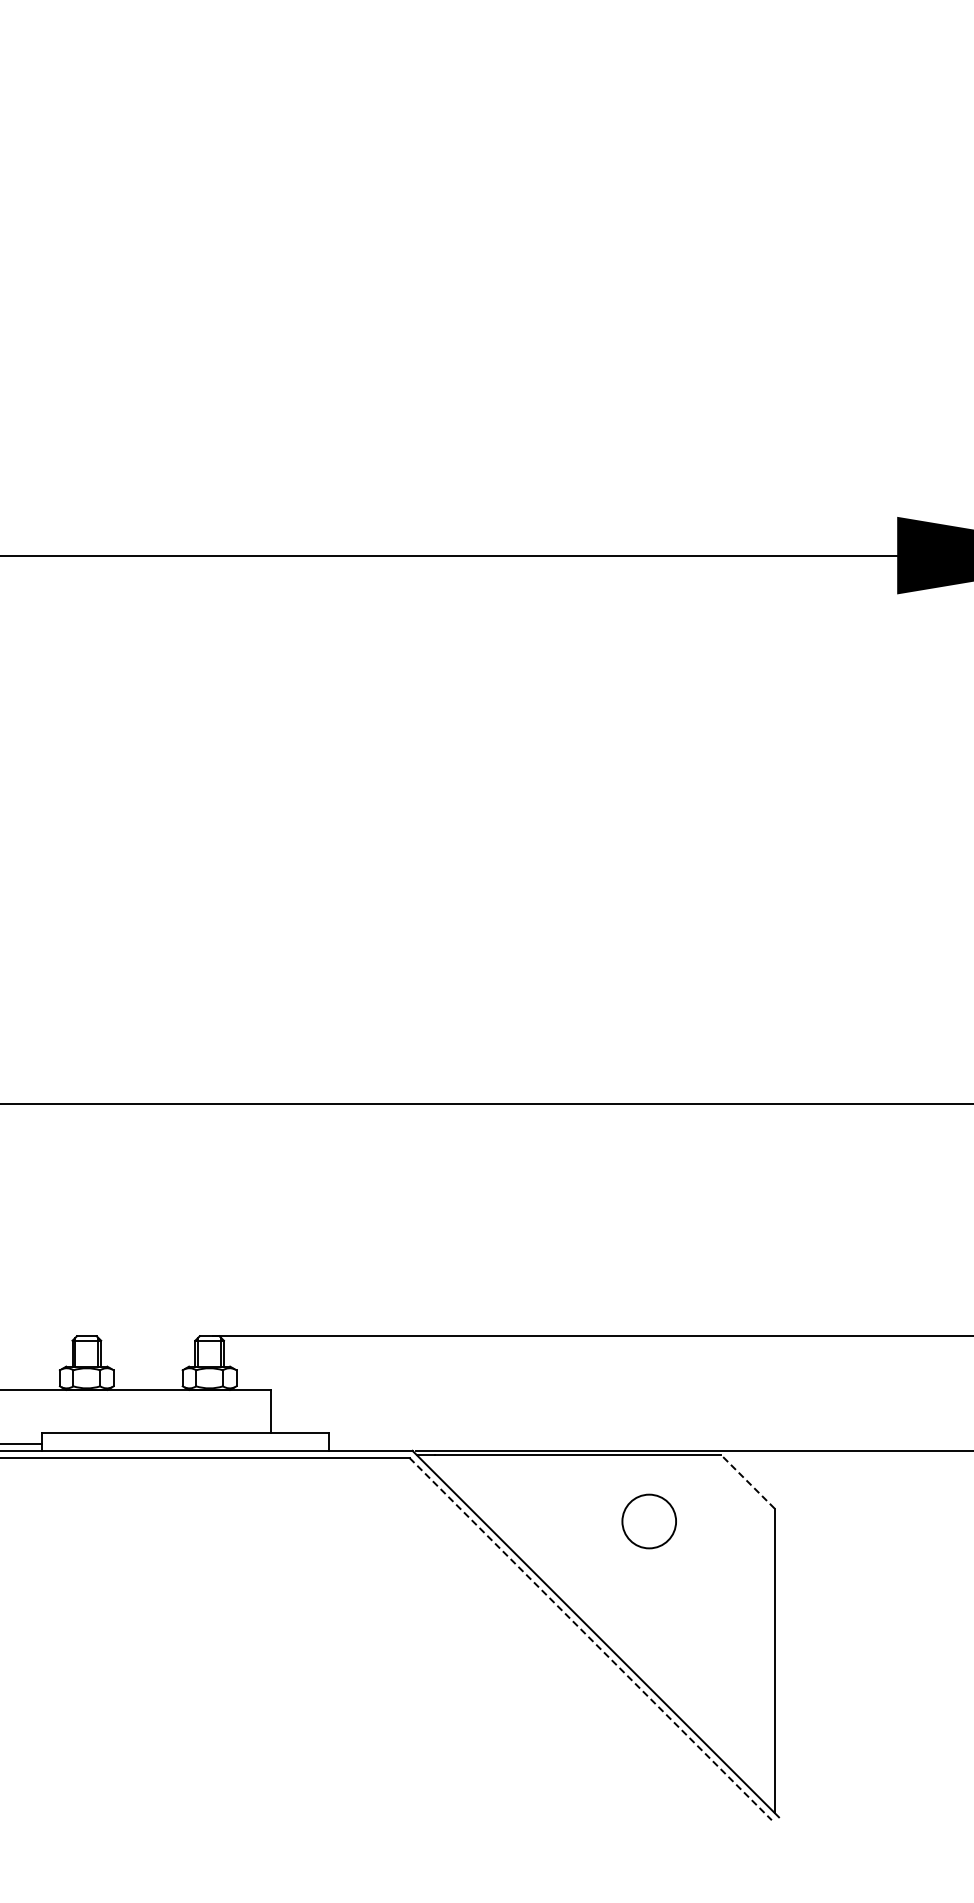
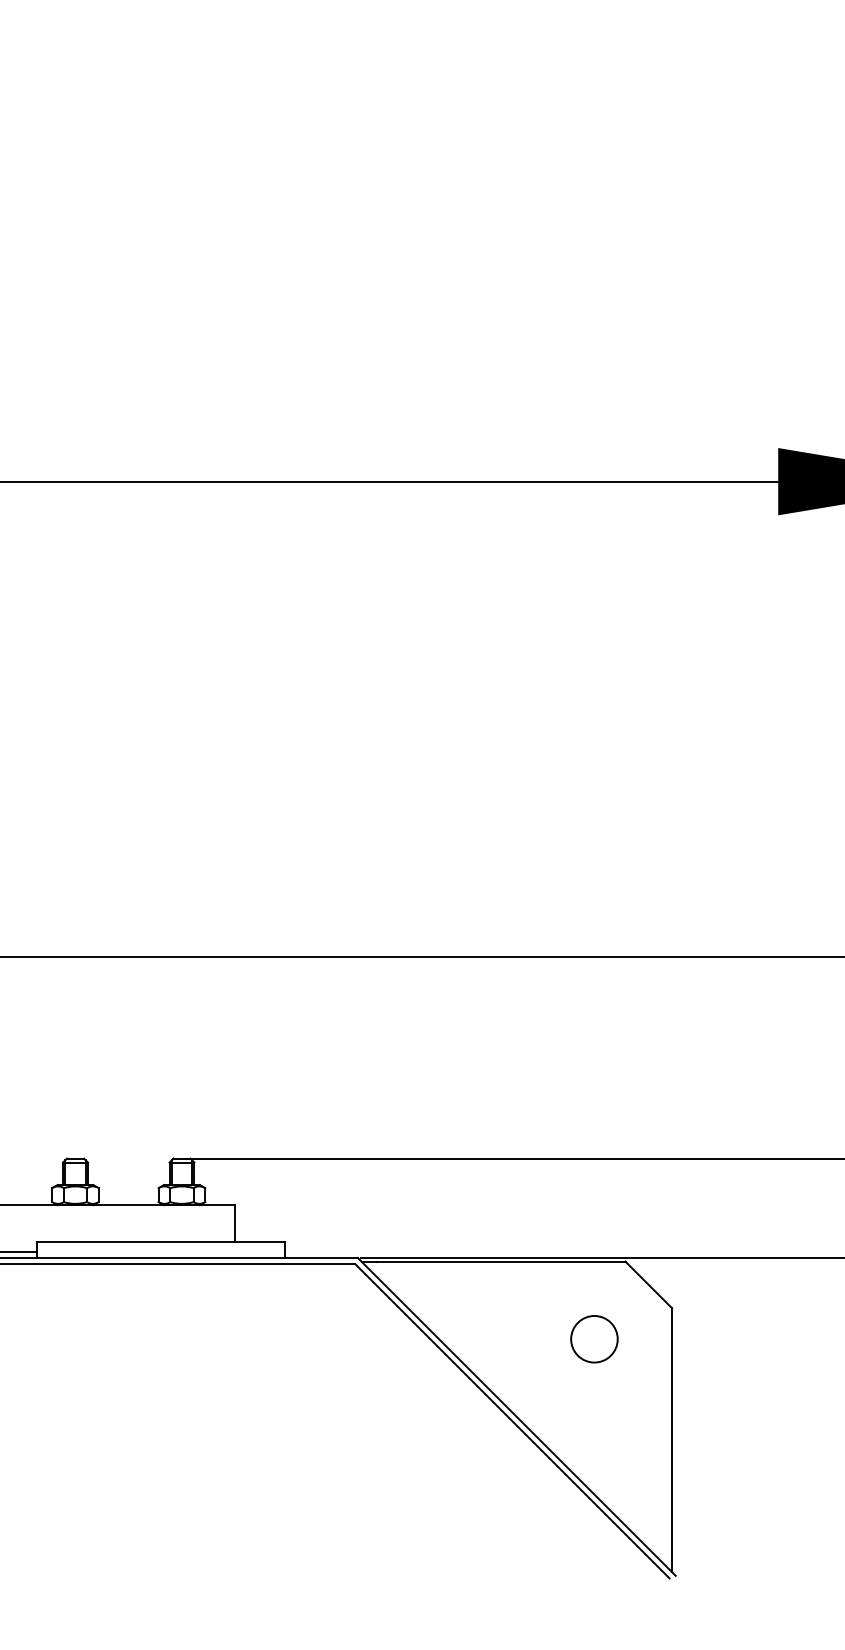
line: (747, 1481) -> (648, 1284), dashed -> solid
circle: (648, 1521) -> (593, 1339), moved
line: (591, 1639) -> (513, 1421), dashed -> solid

